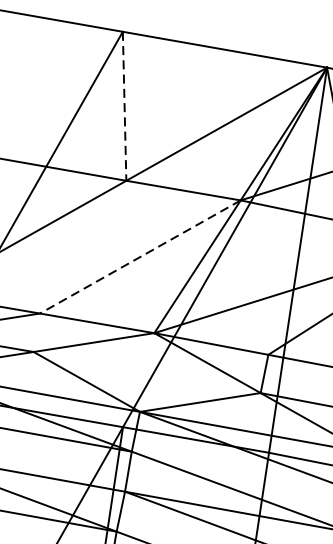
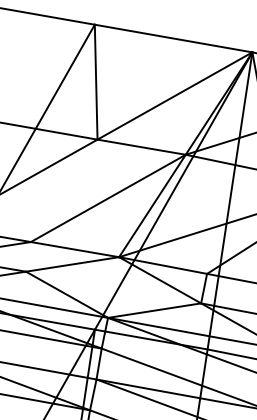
line: (125, 106) -> (96, 82), dashed -> solid
line: (140, 257) -> (108, 198), dashed -> solid

